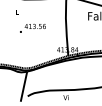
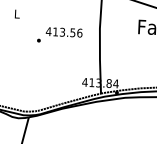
text: (32, 28) -> (59, 35), moved

